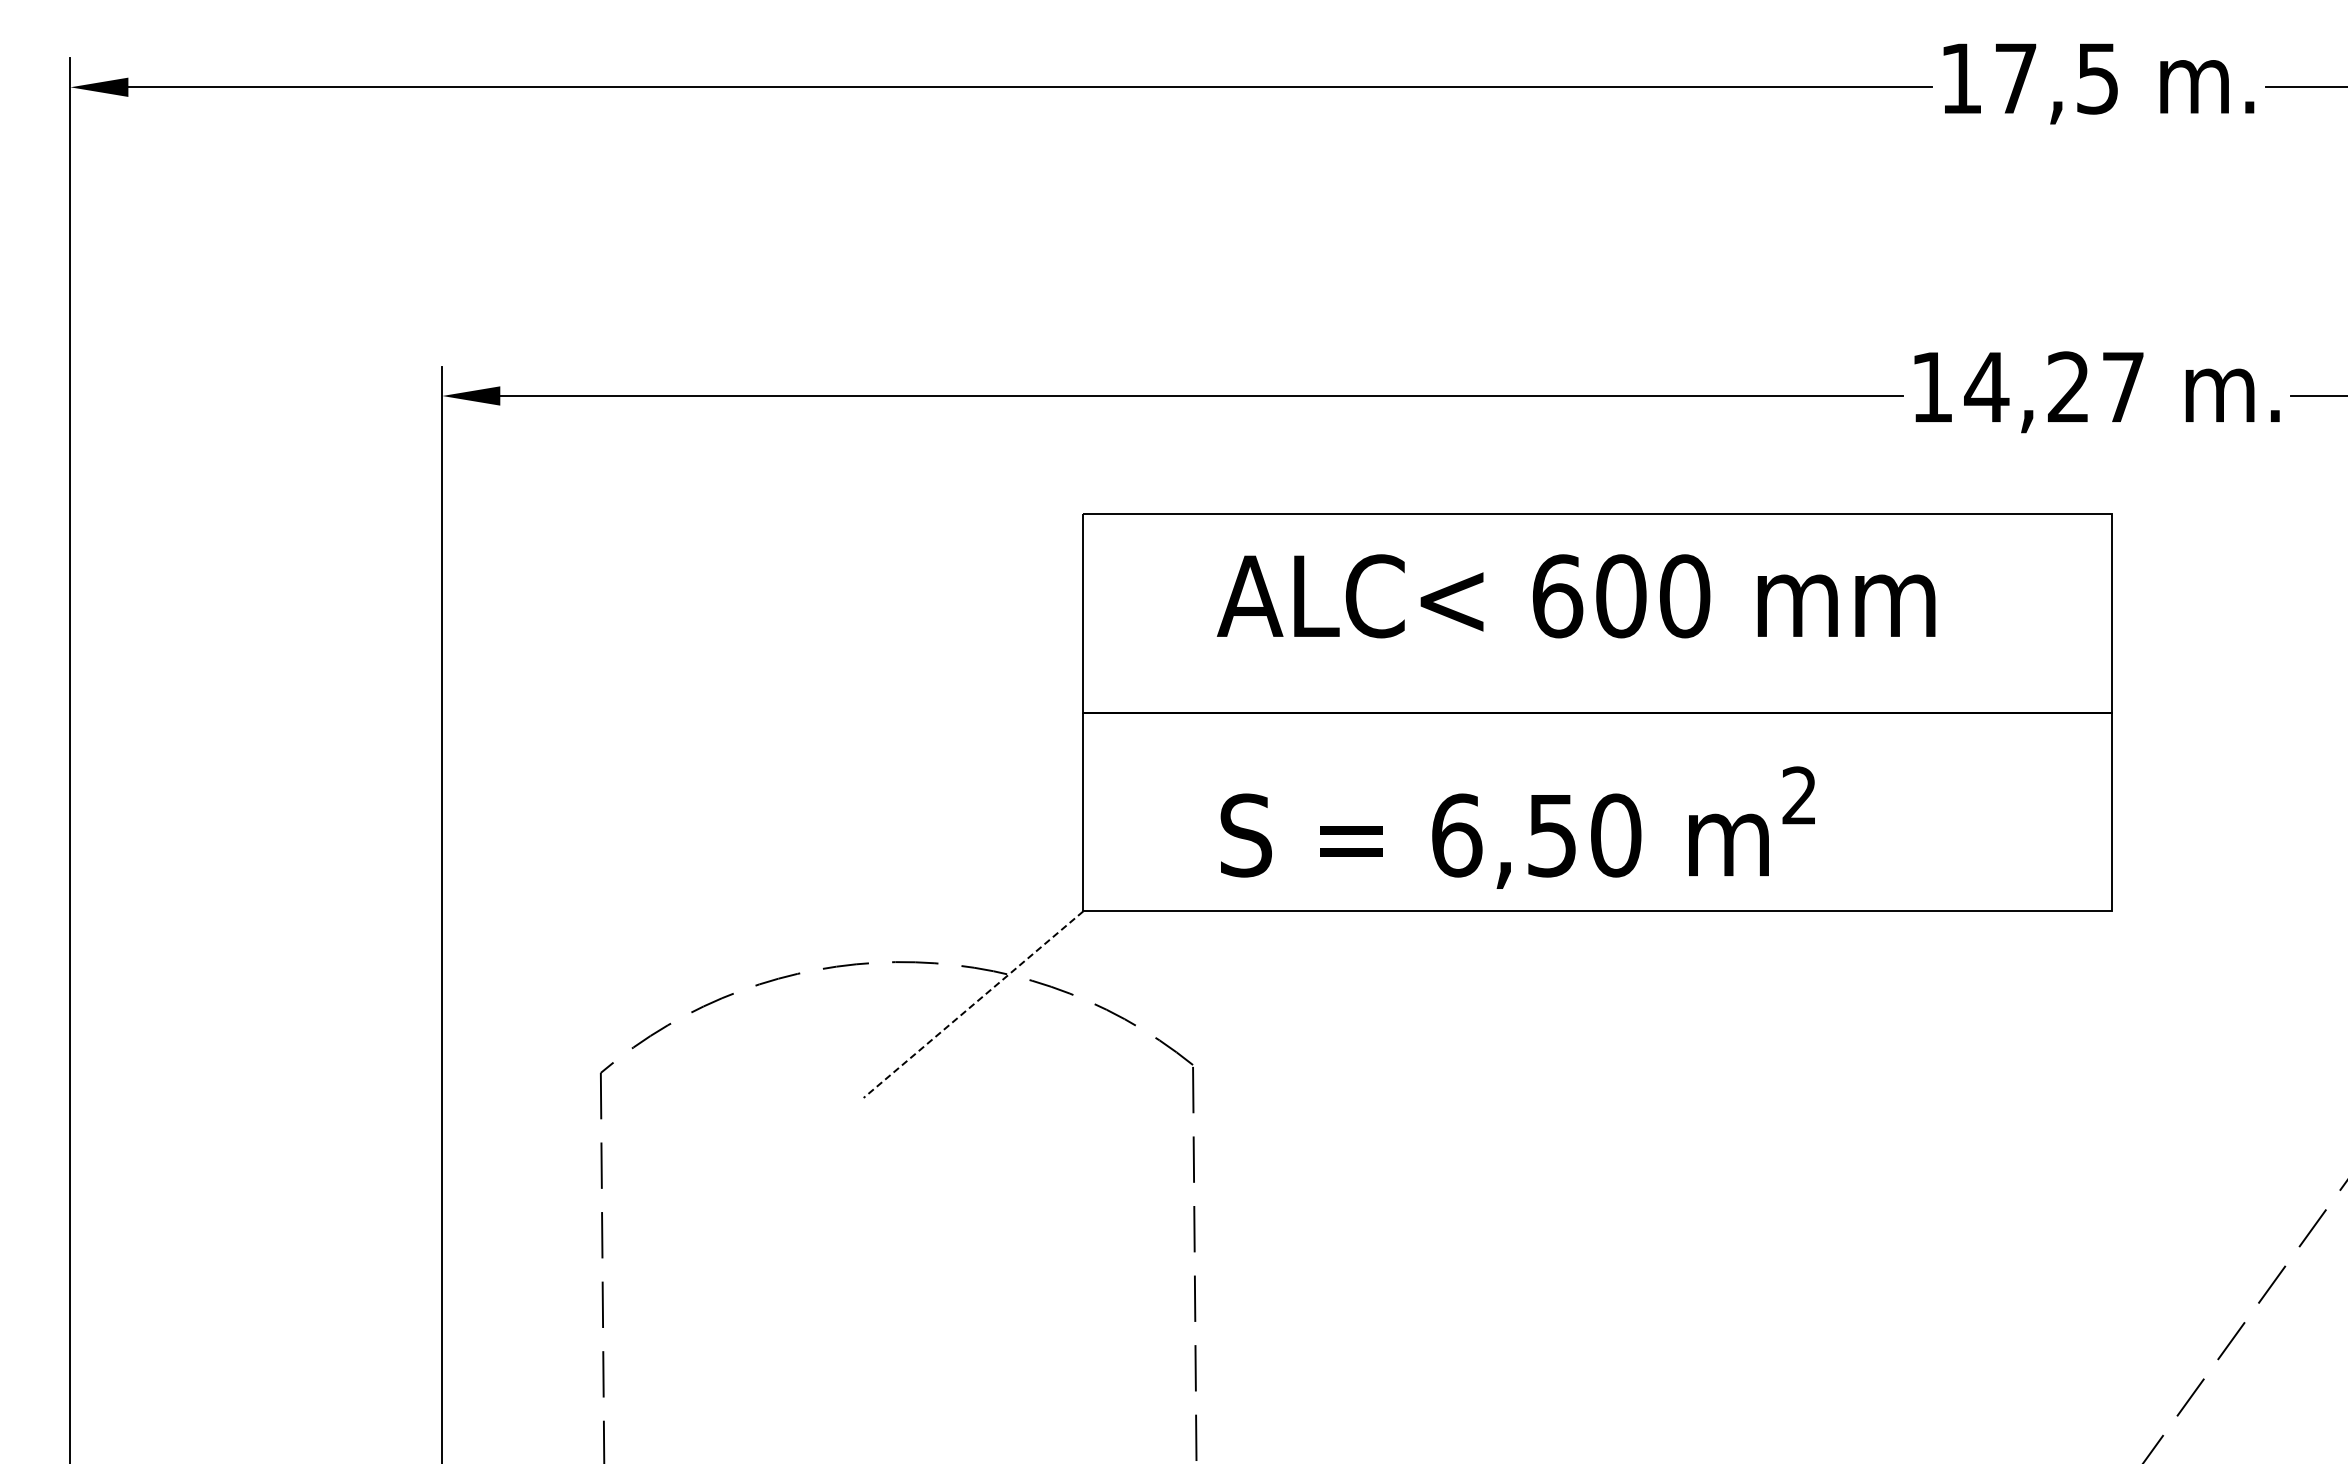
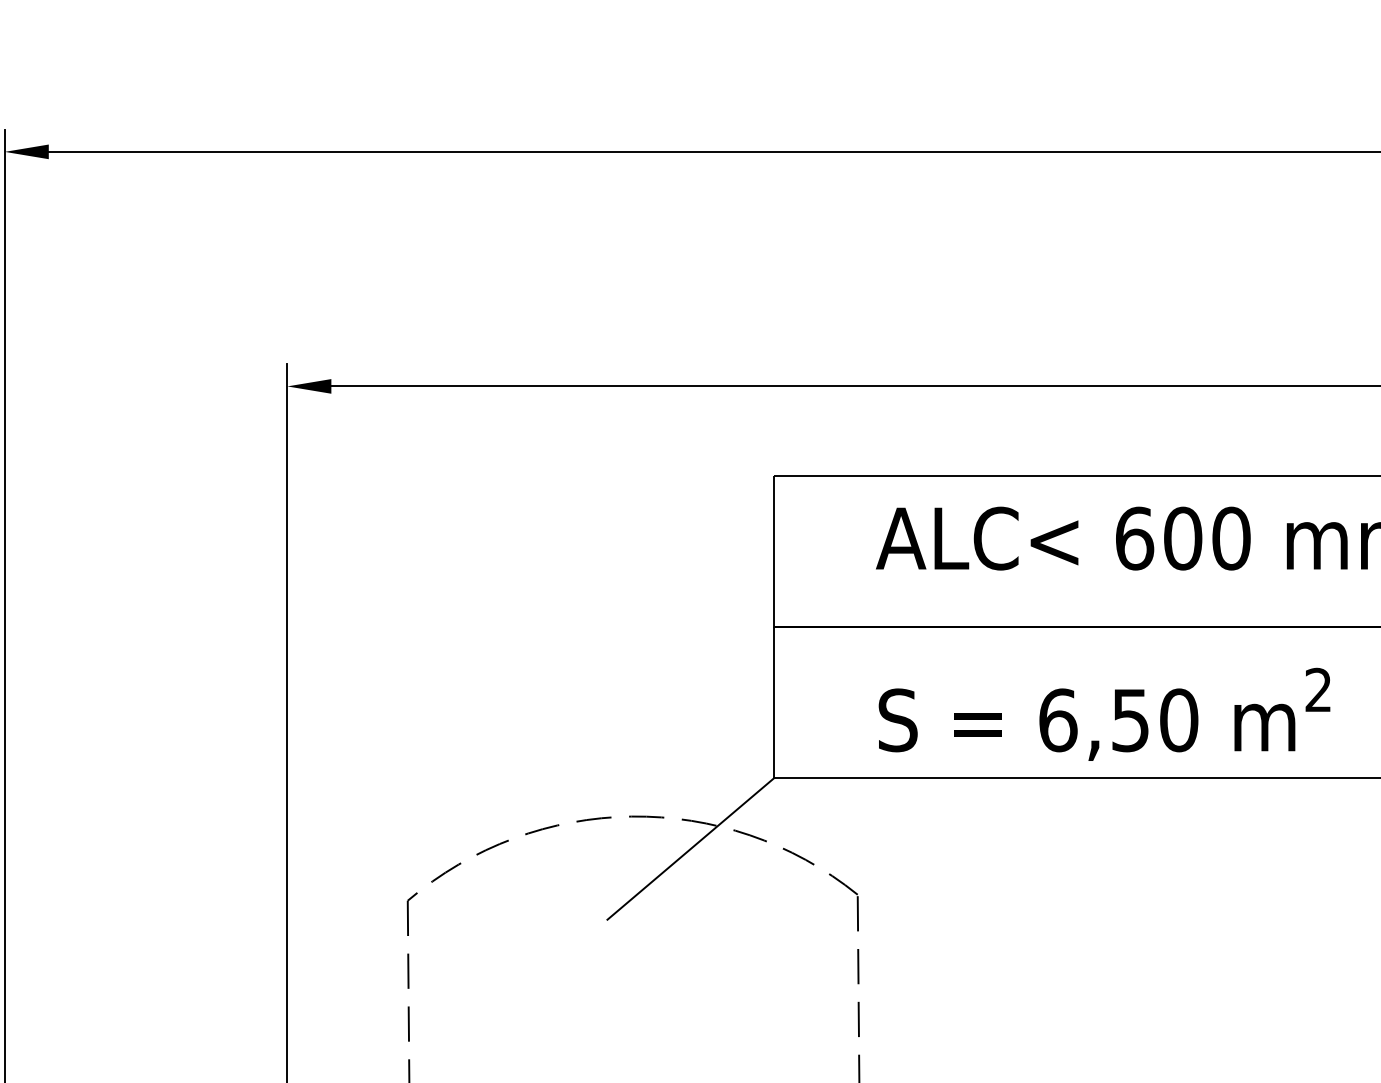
line: (973, 1004) -> (690, 848), dashed -> solid

